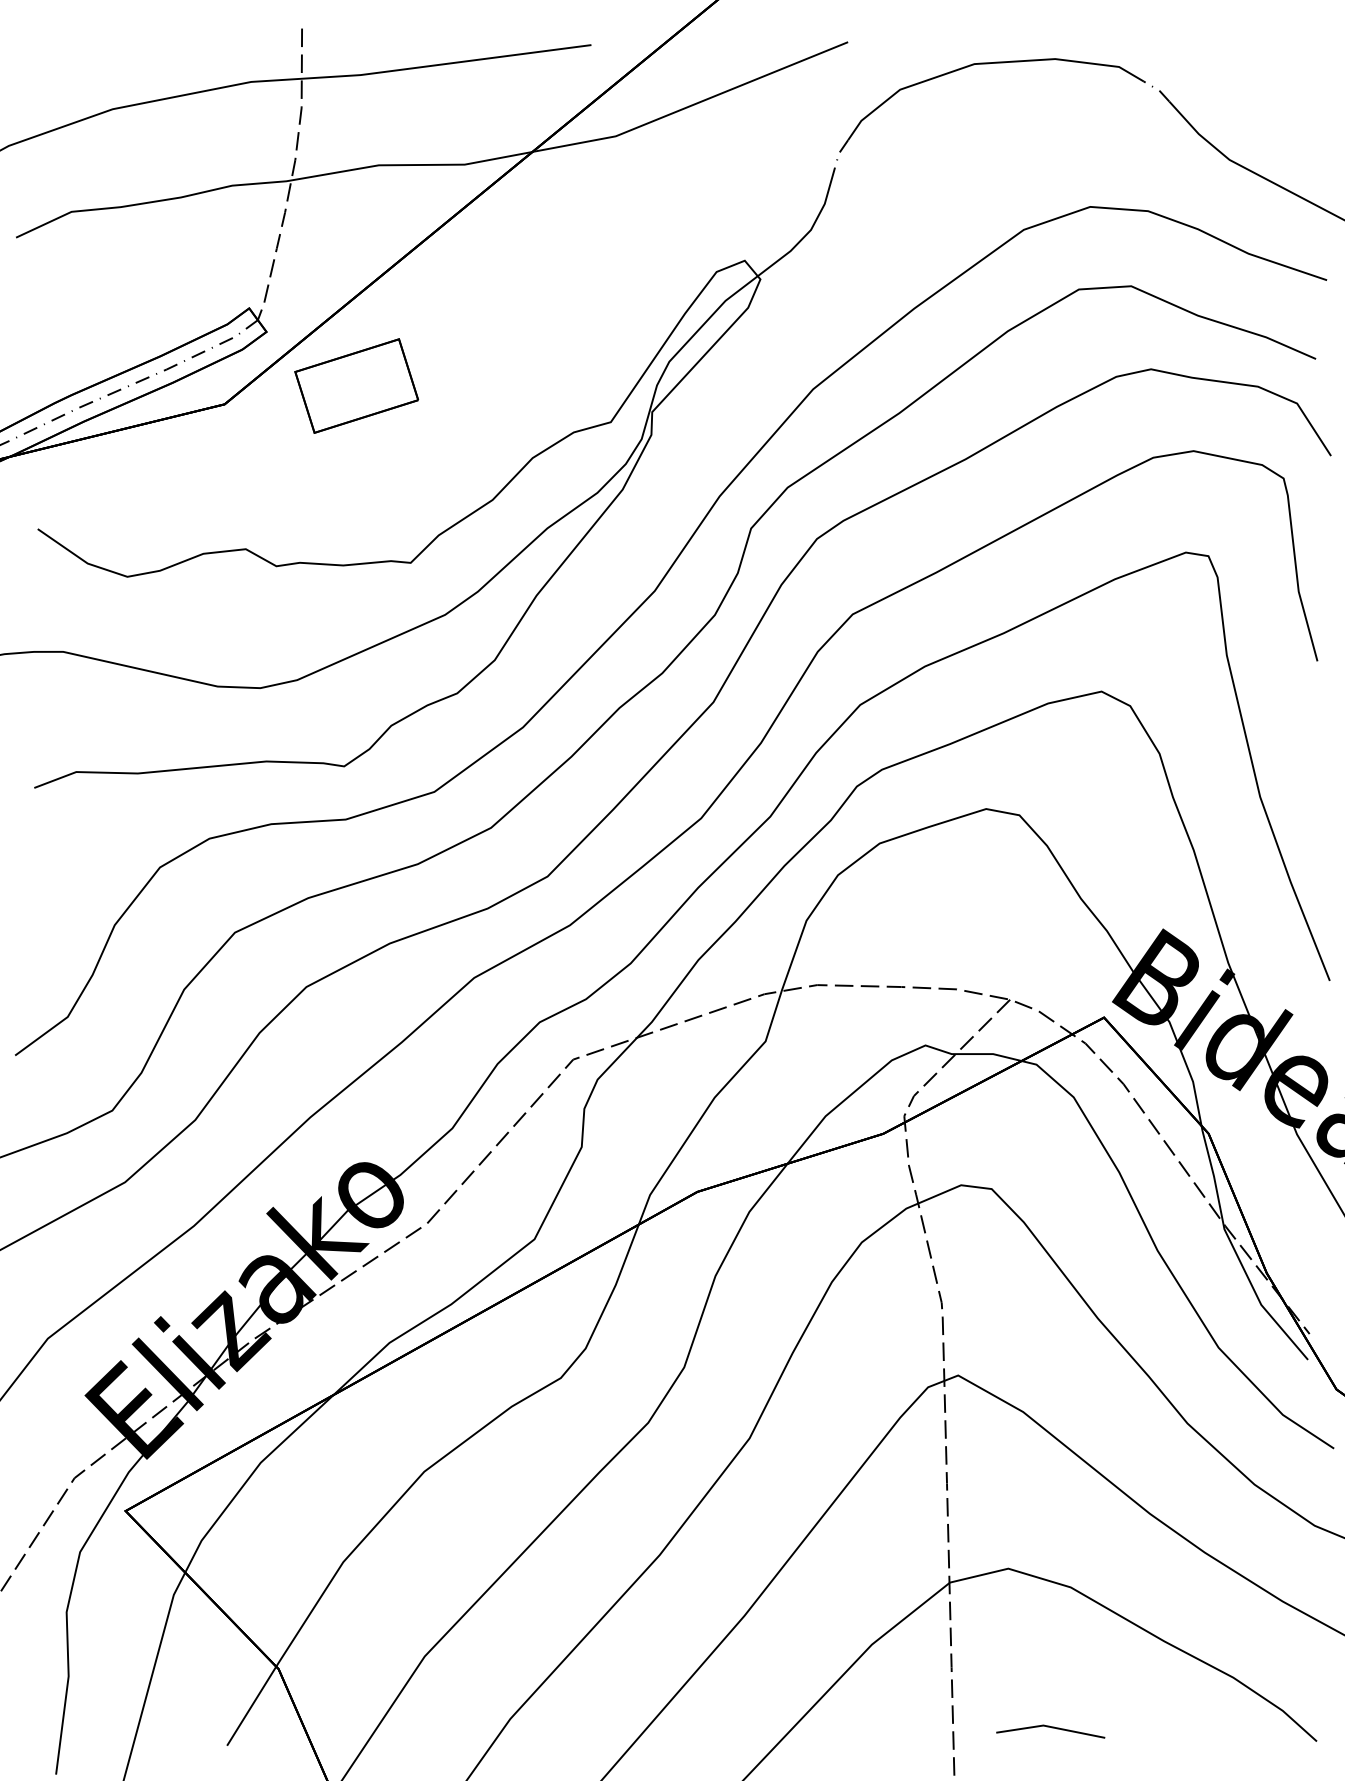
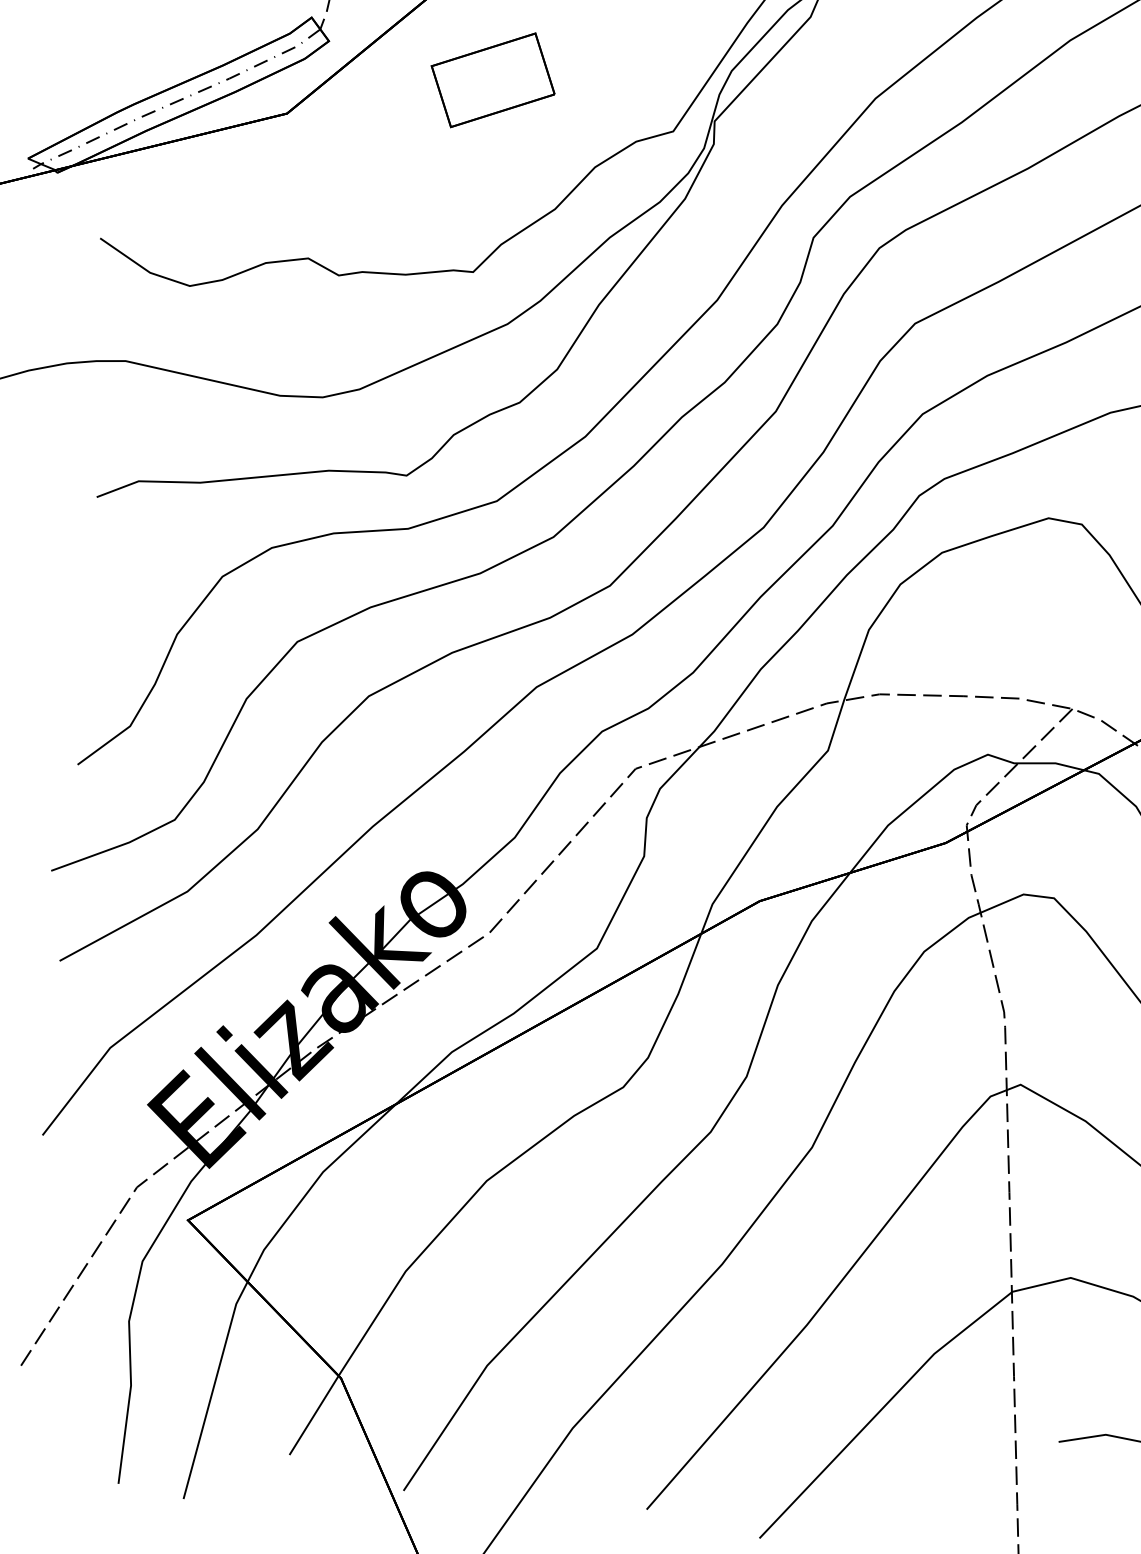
part: (356, 385) -> (492, 79), moved

